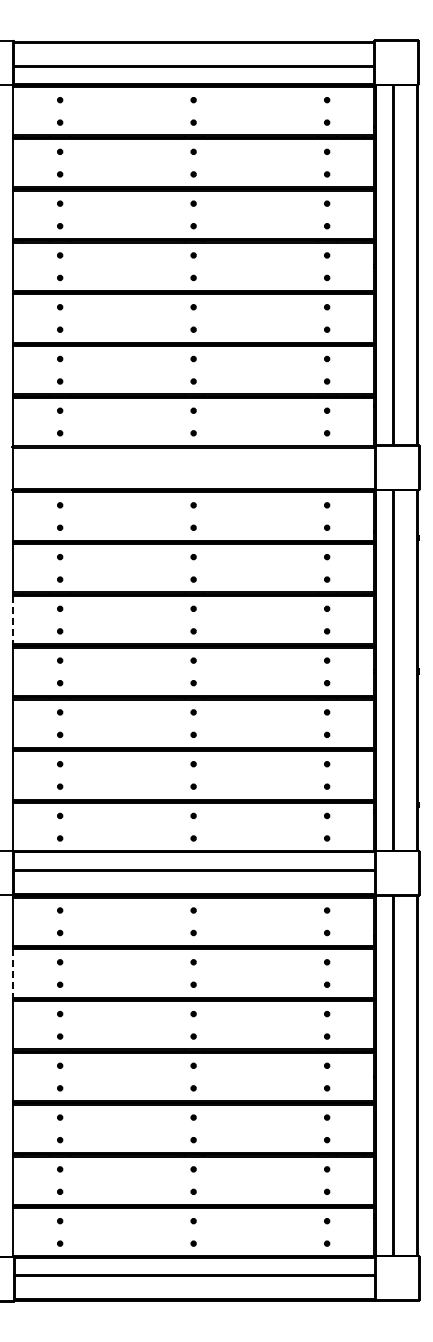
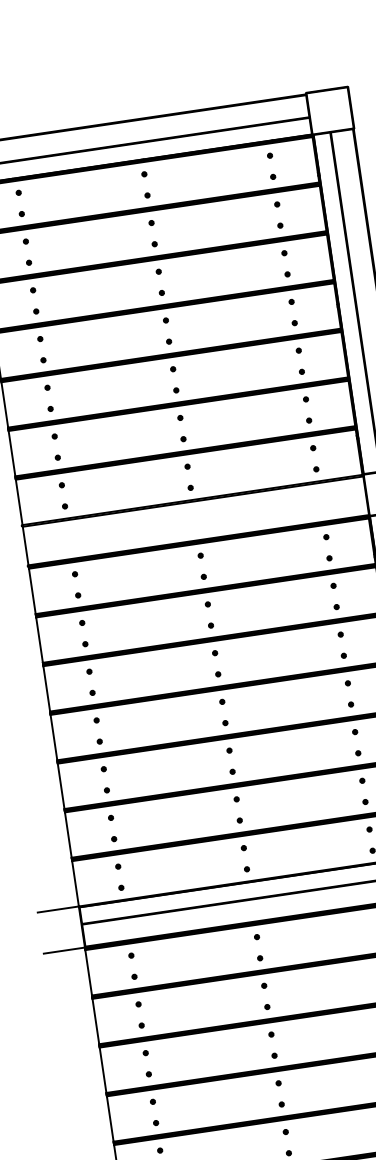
line: (13, 620) -> (47, 689), dashed -> solid
line: (13, 974) -> (96, 1022), dashed -> solid

